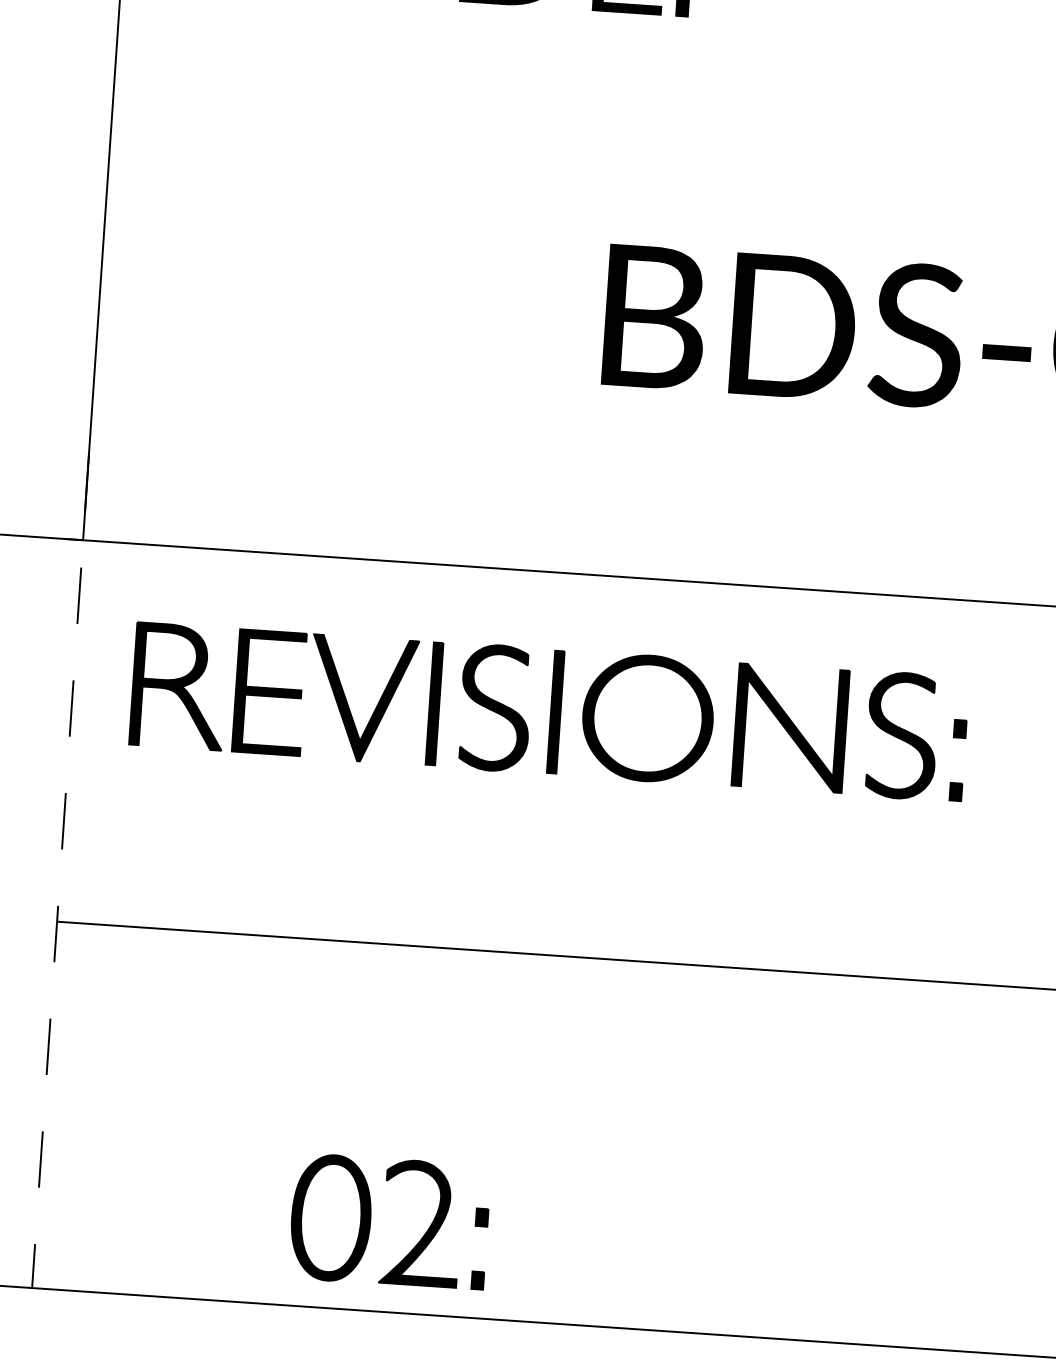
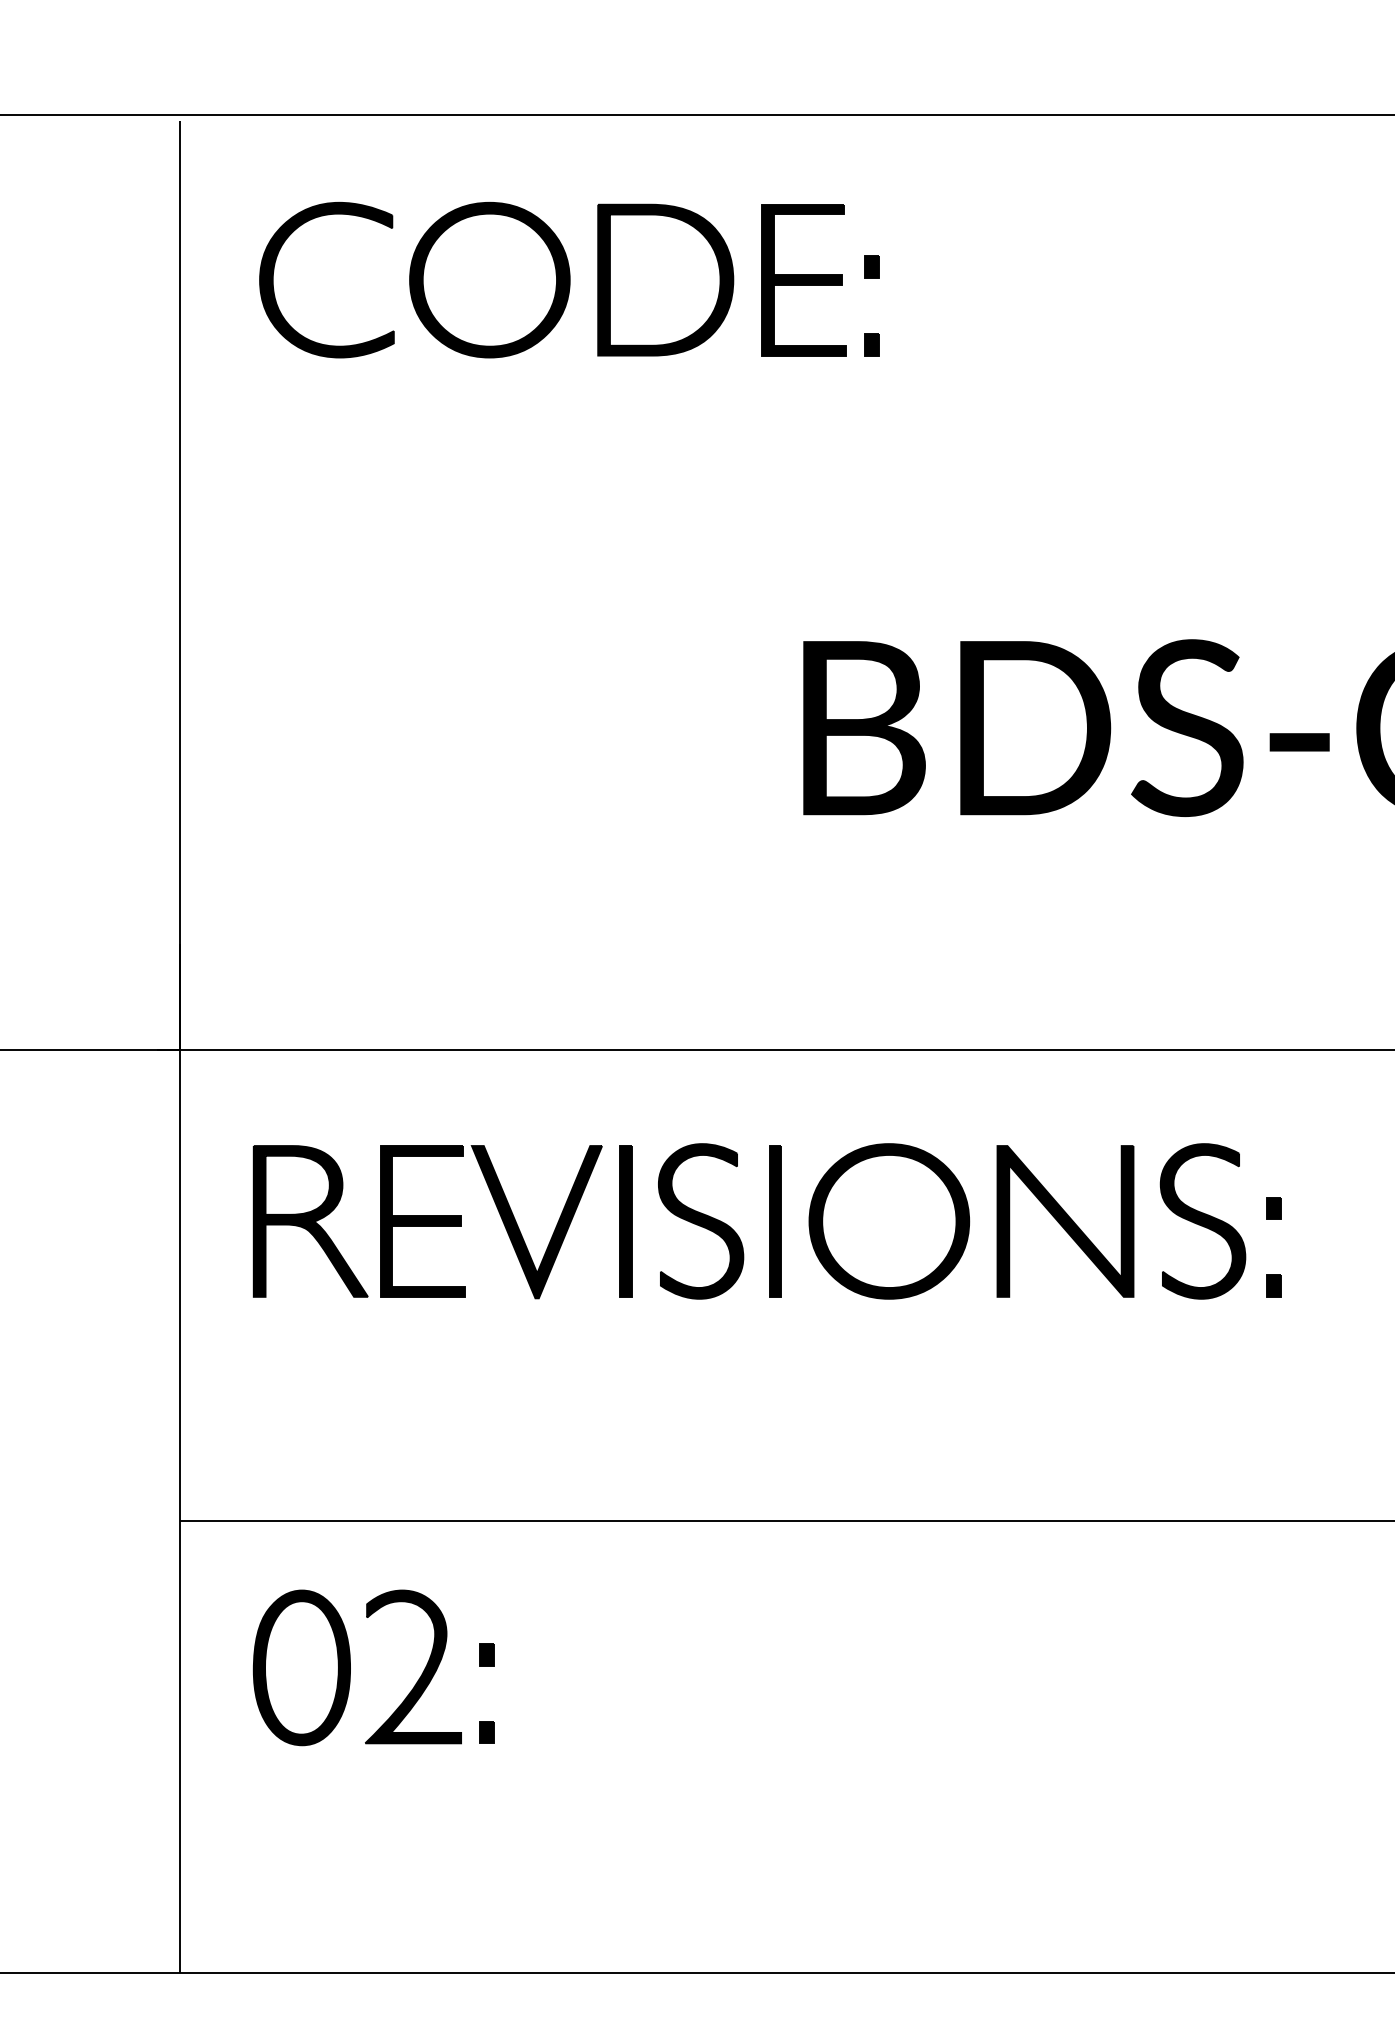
line: (60, 872) -> (180, 1459), dashed -> solid
part: (370, 1220) -> (350, 1667), moved

